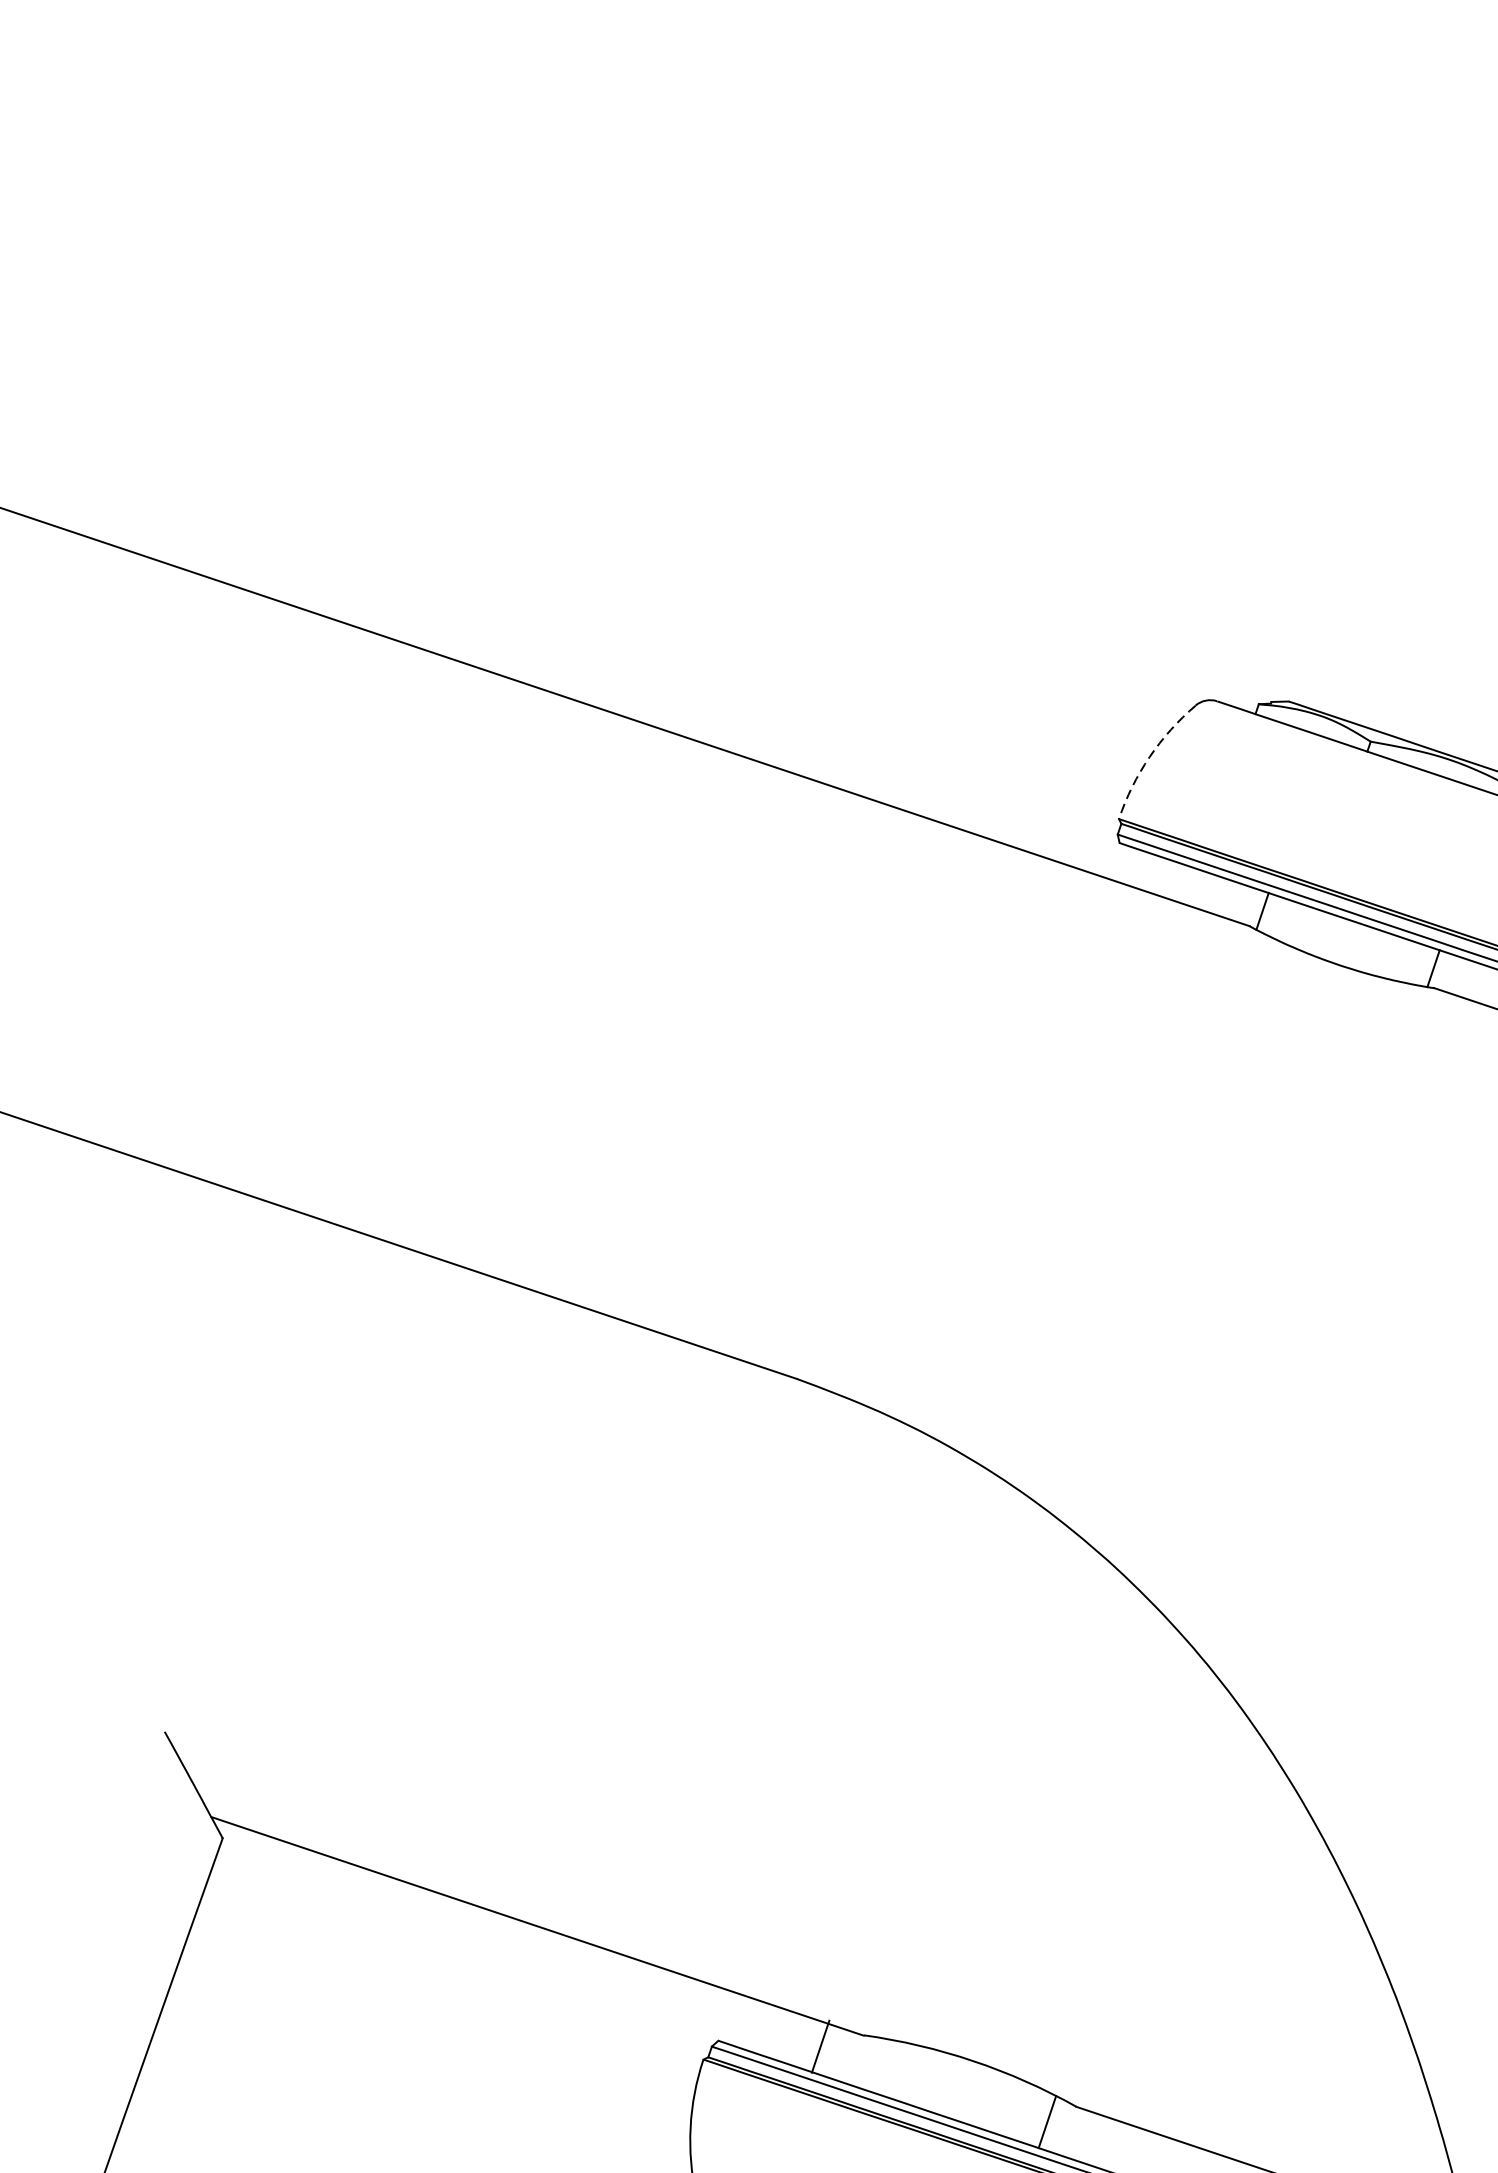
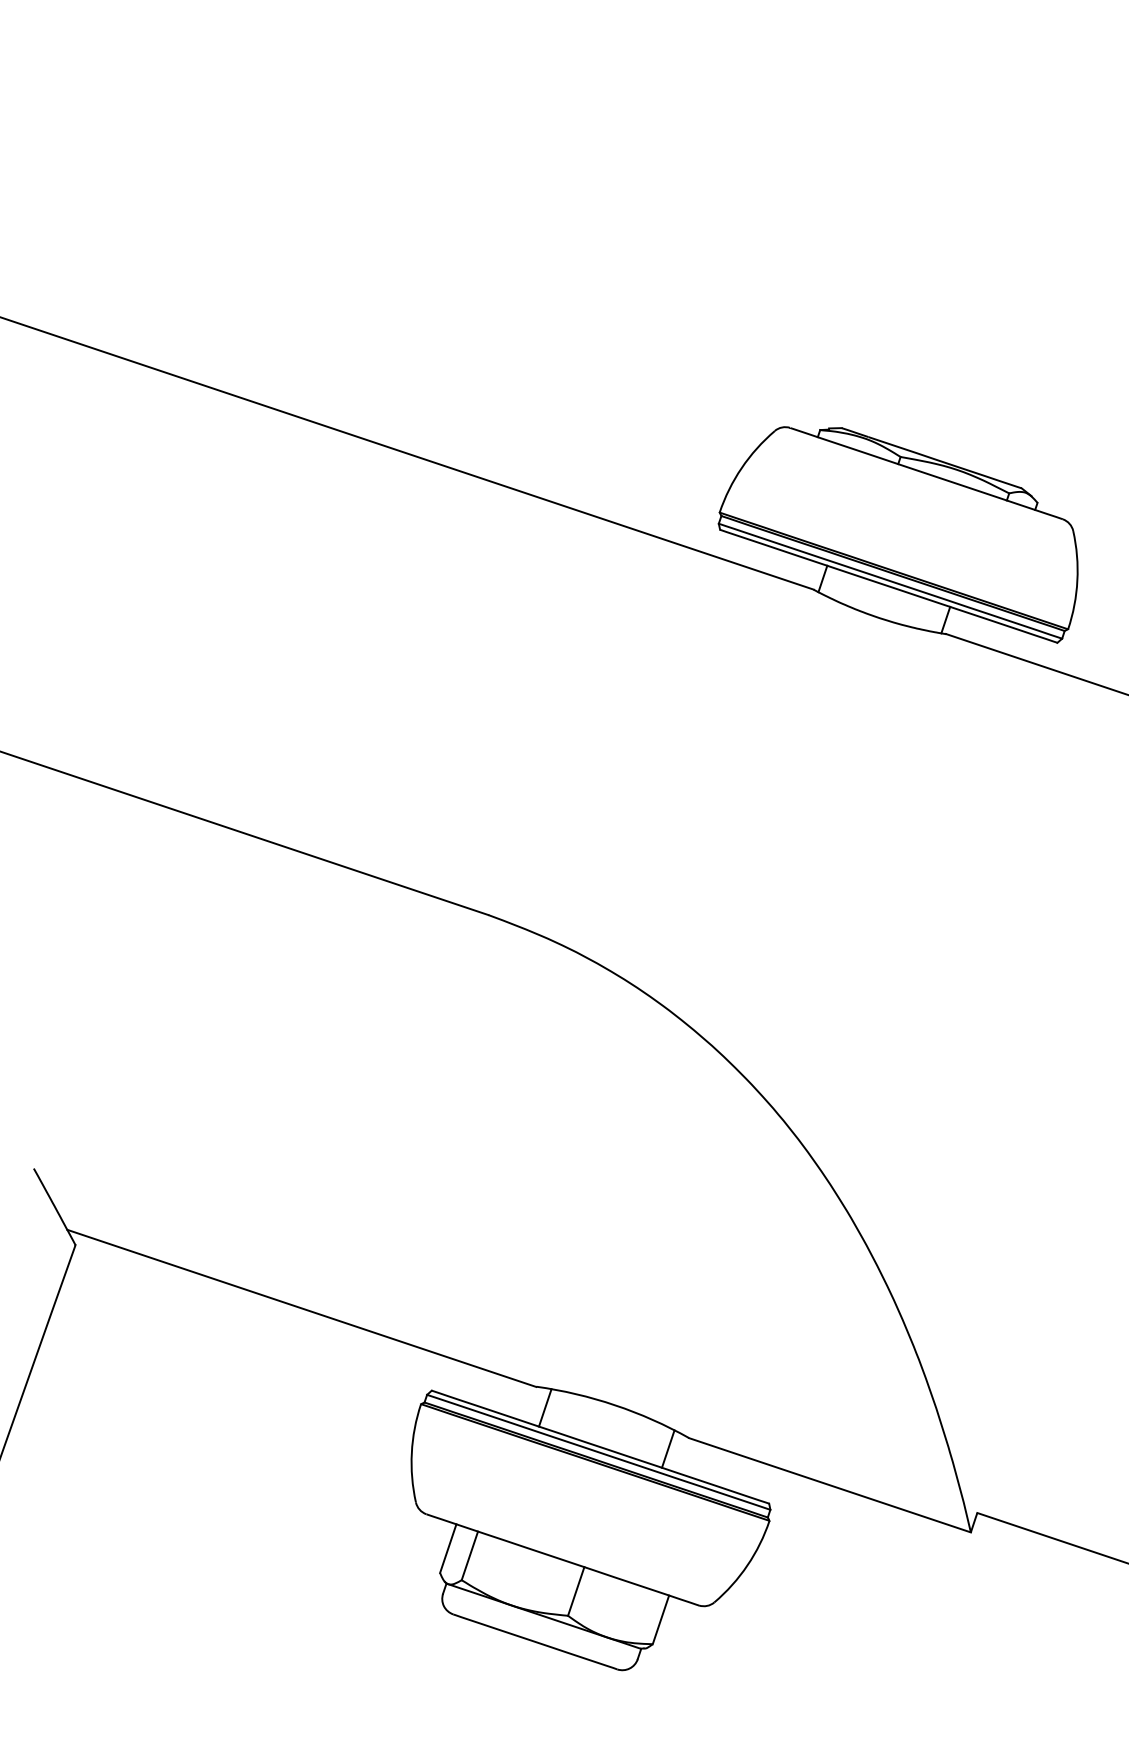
arc: (1149, 757) -> (741, 468), dashed -> solid
line: (819, 2046) -> (544, 1407), moved

